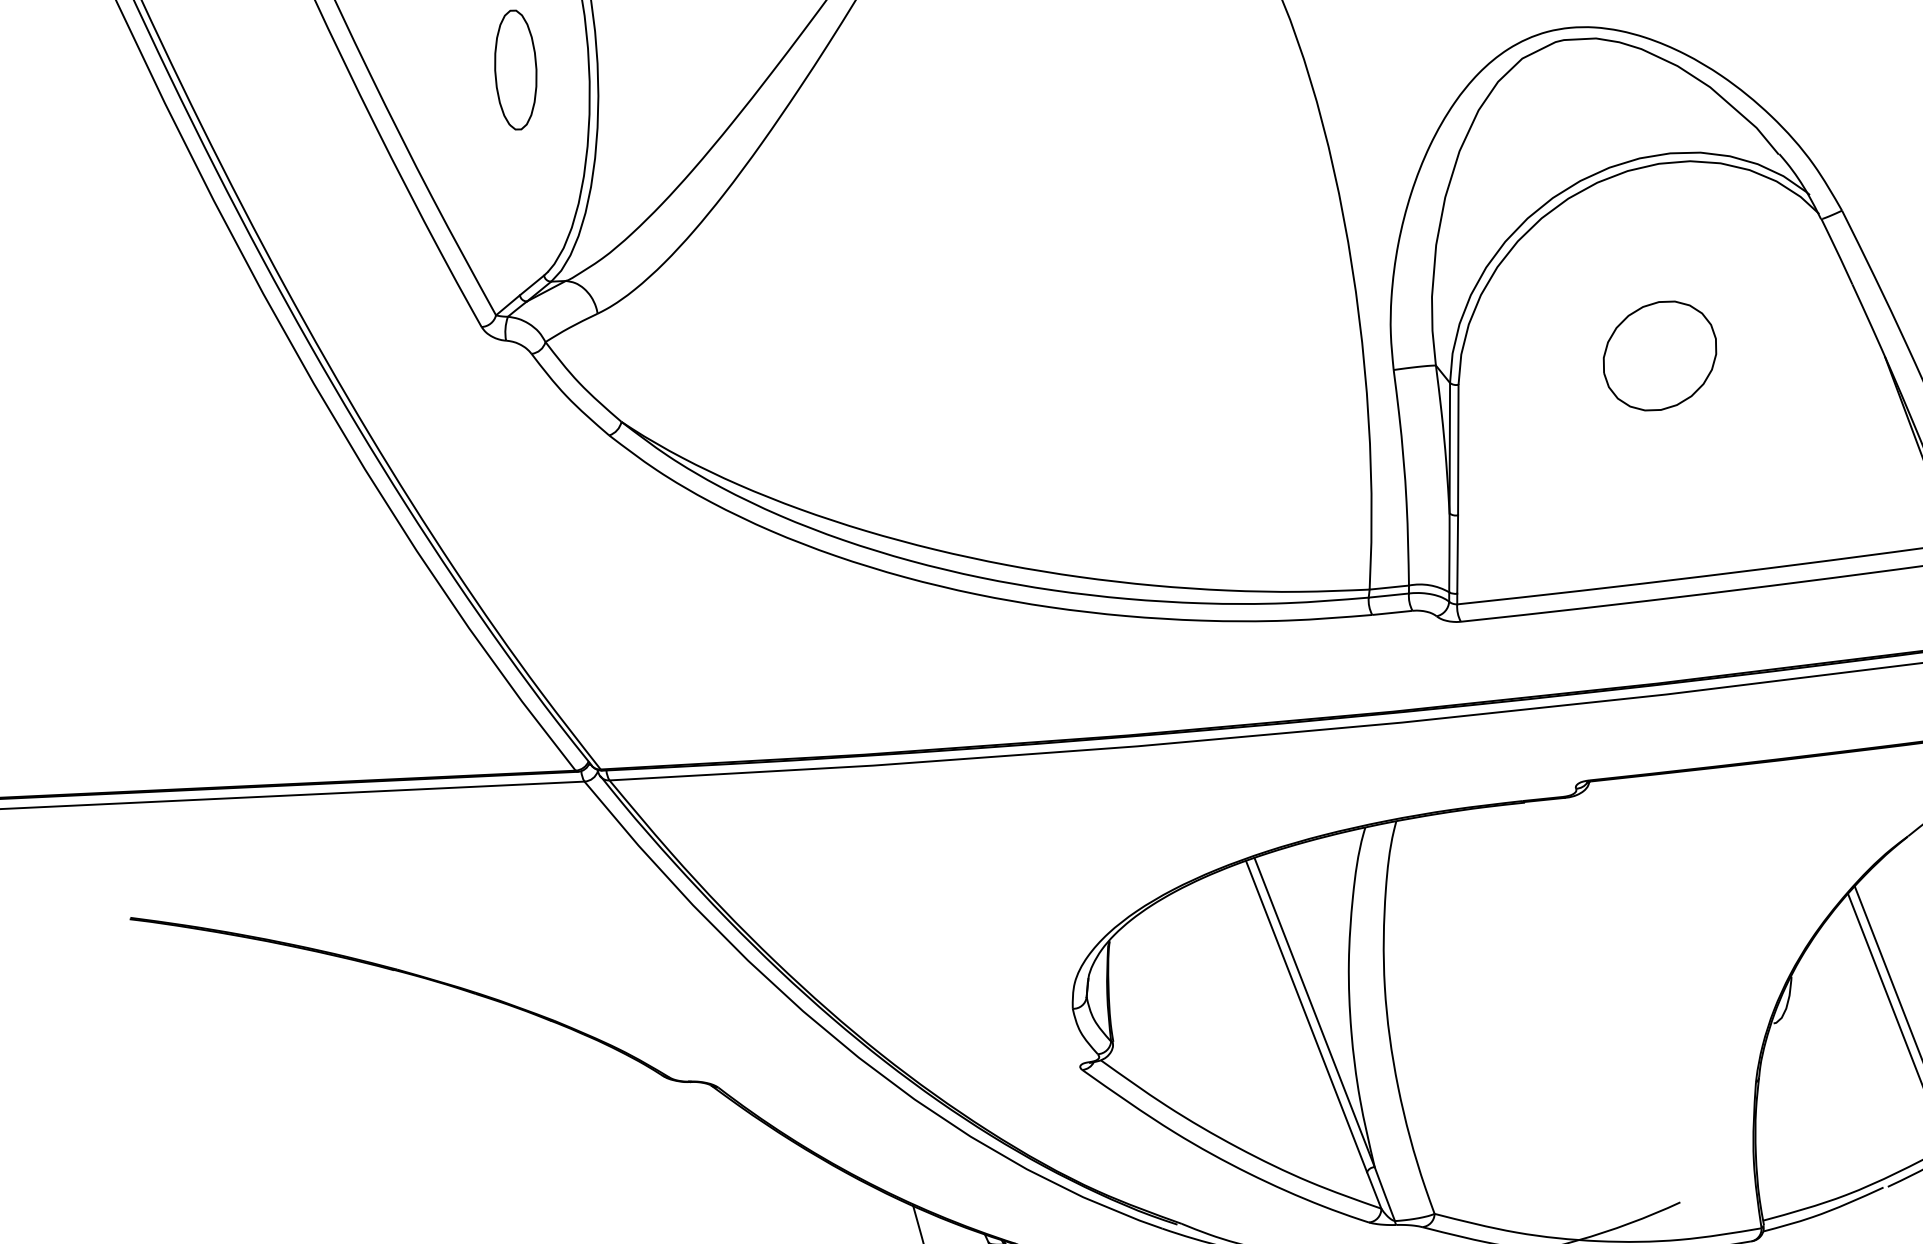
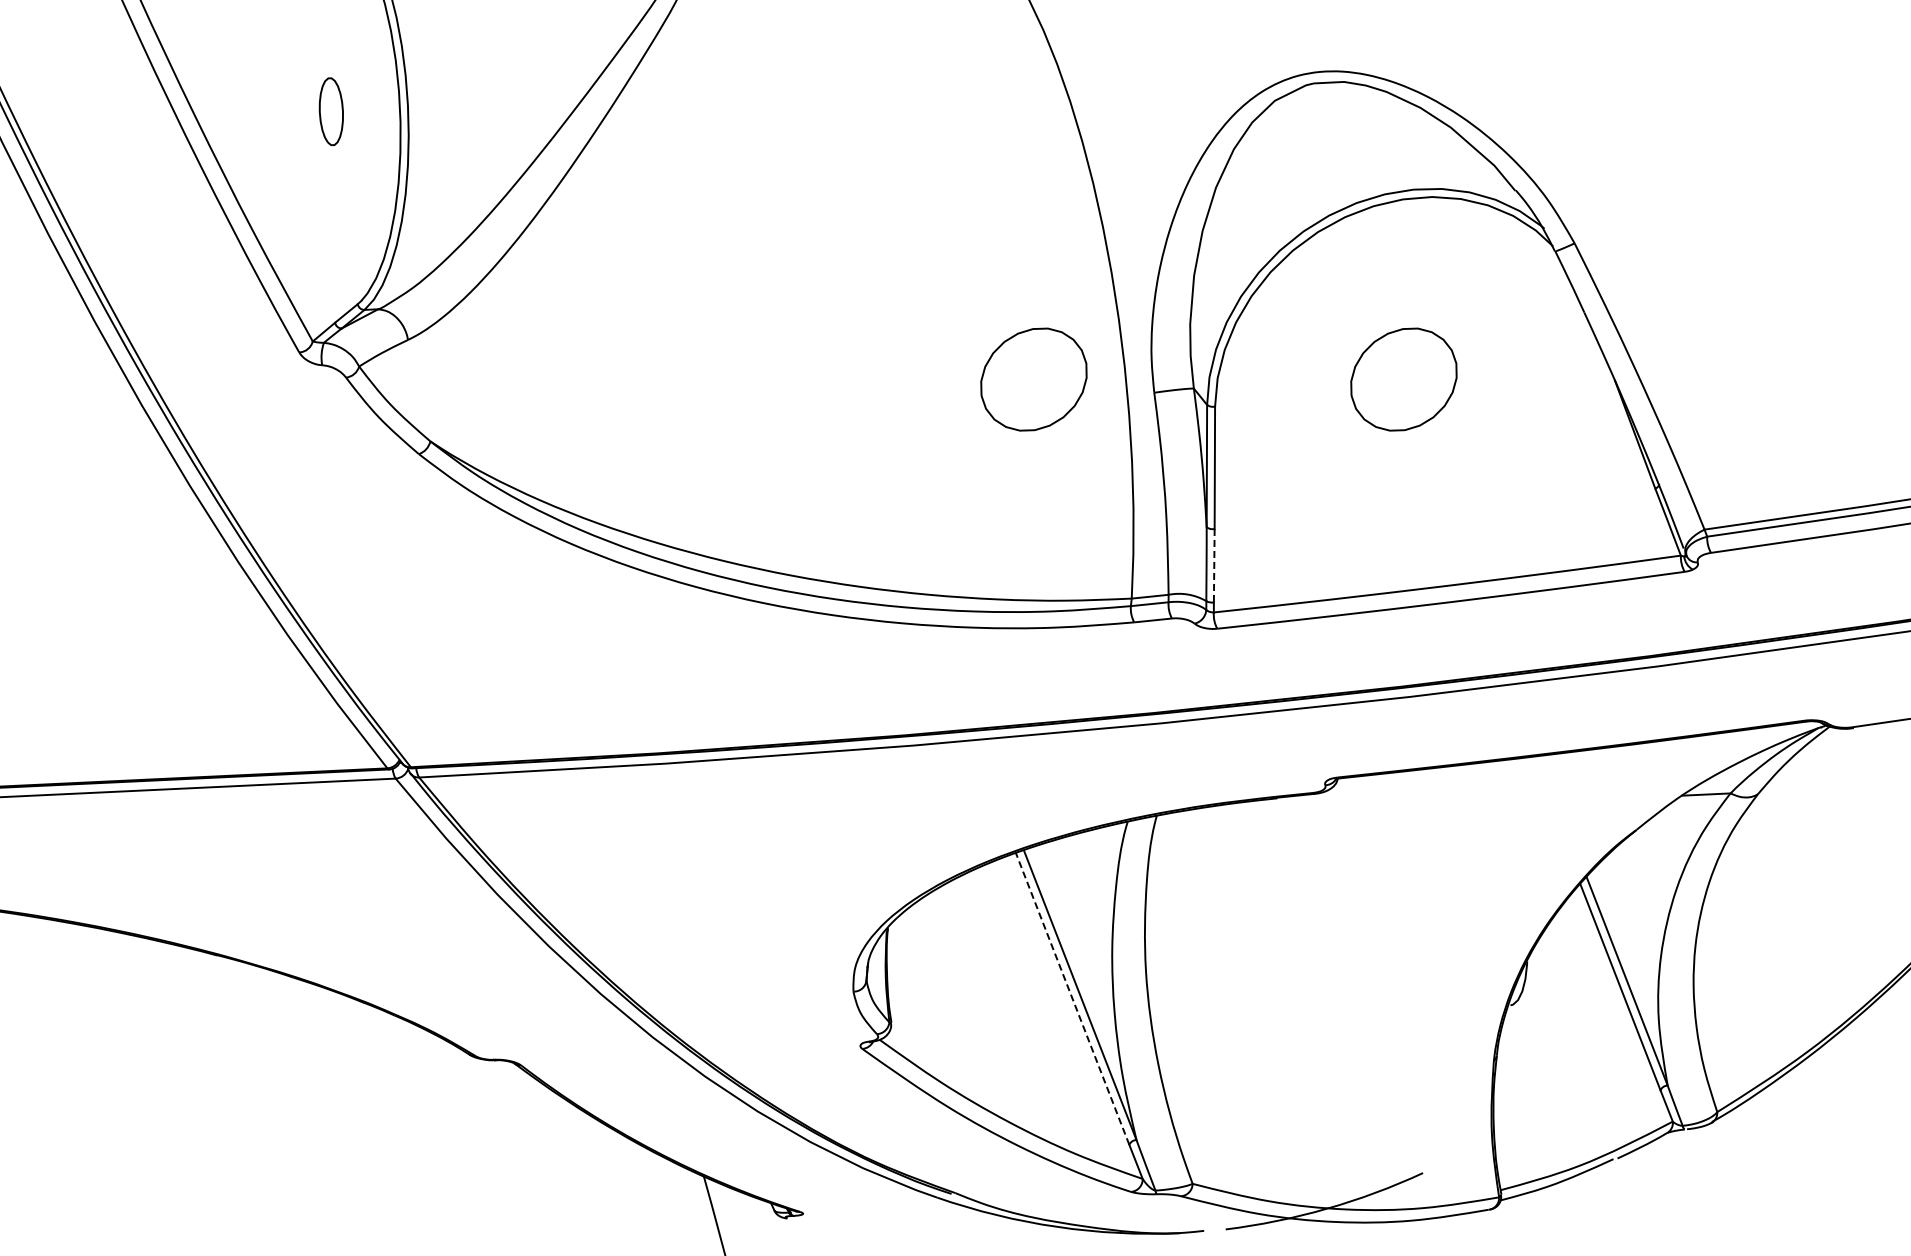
part: (516, 70) -> (331, 111), size x0.6
part: (1264, 355) -> (1033, 379), added
line: (1457, 554) -> (1214, 565), solid -> dashed
line: (1306, 1016) -> (1072, 998), solid -> dashed

